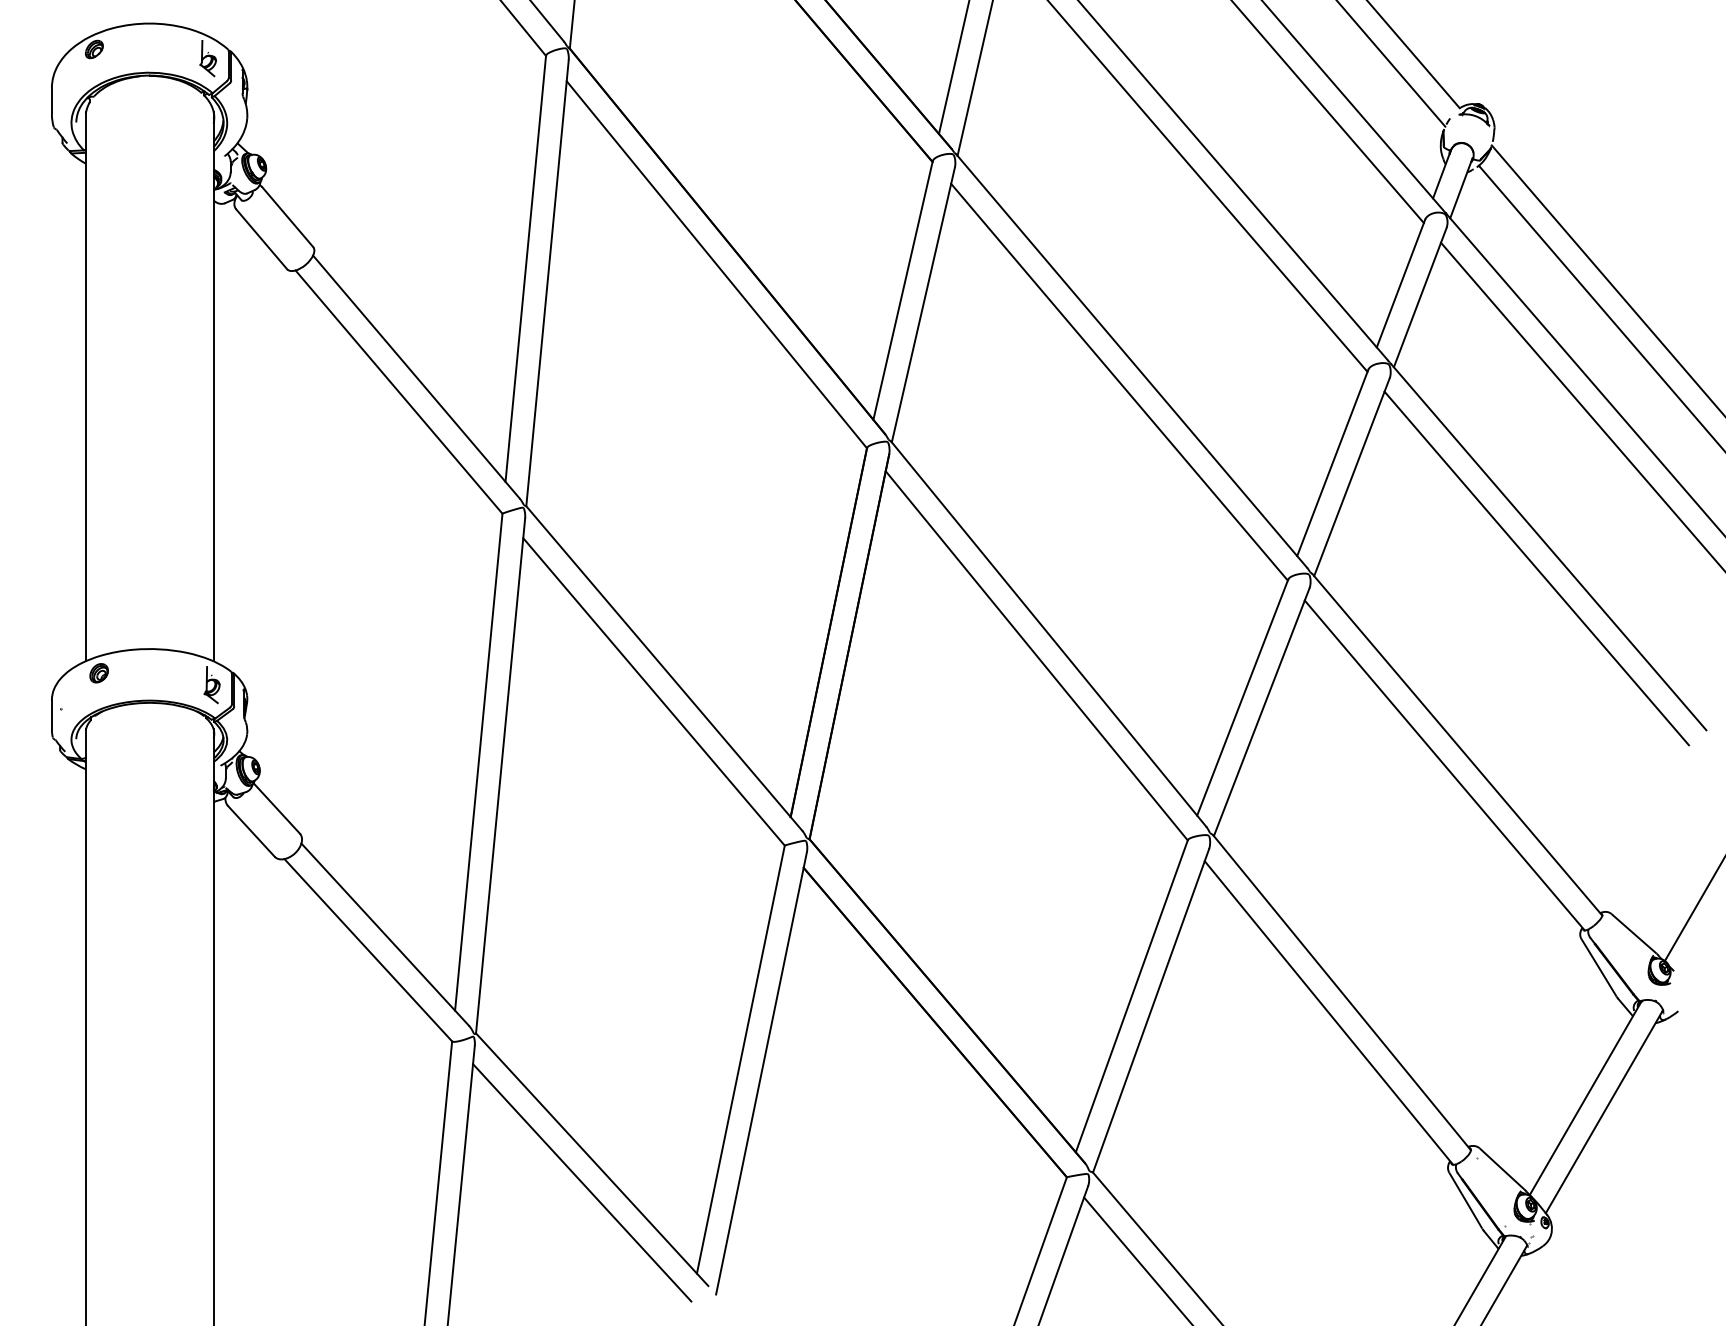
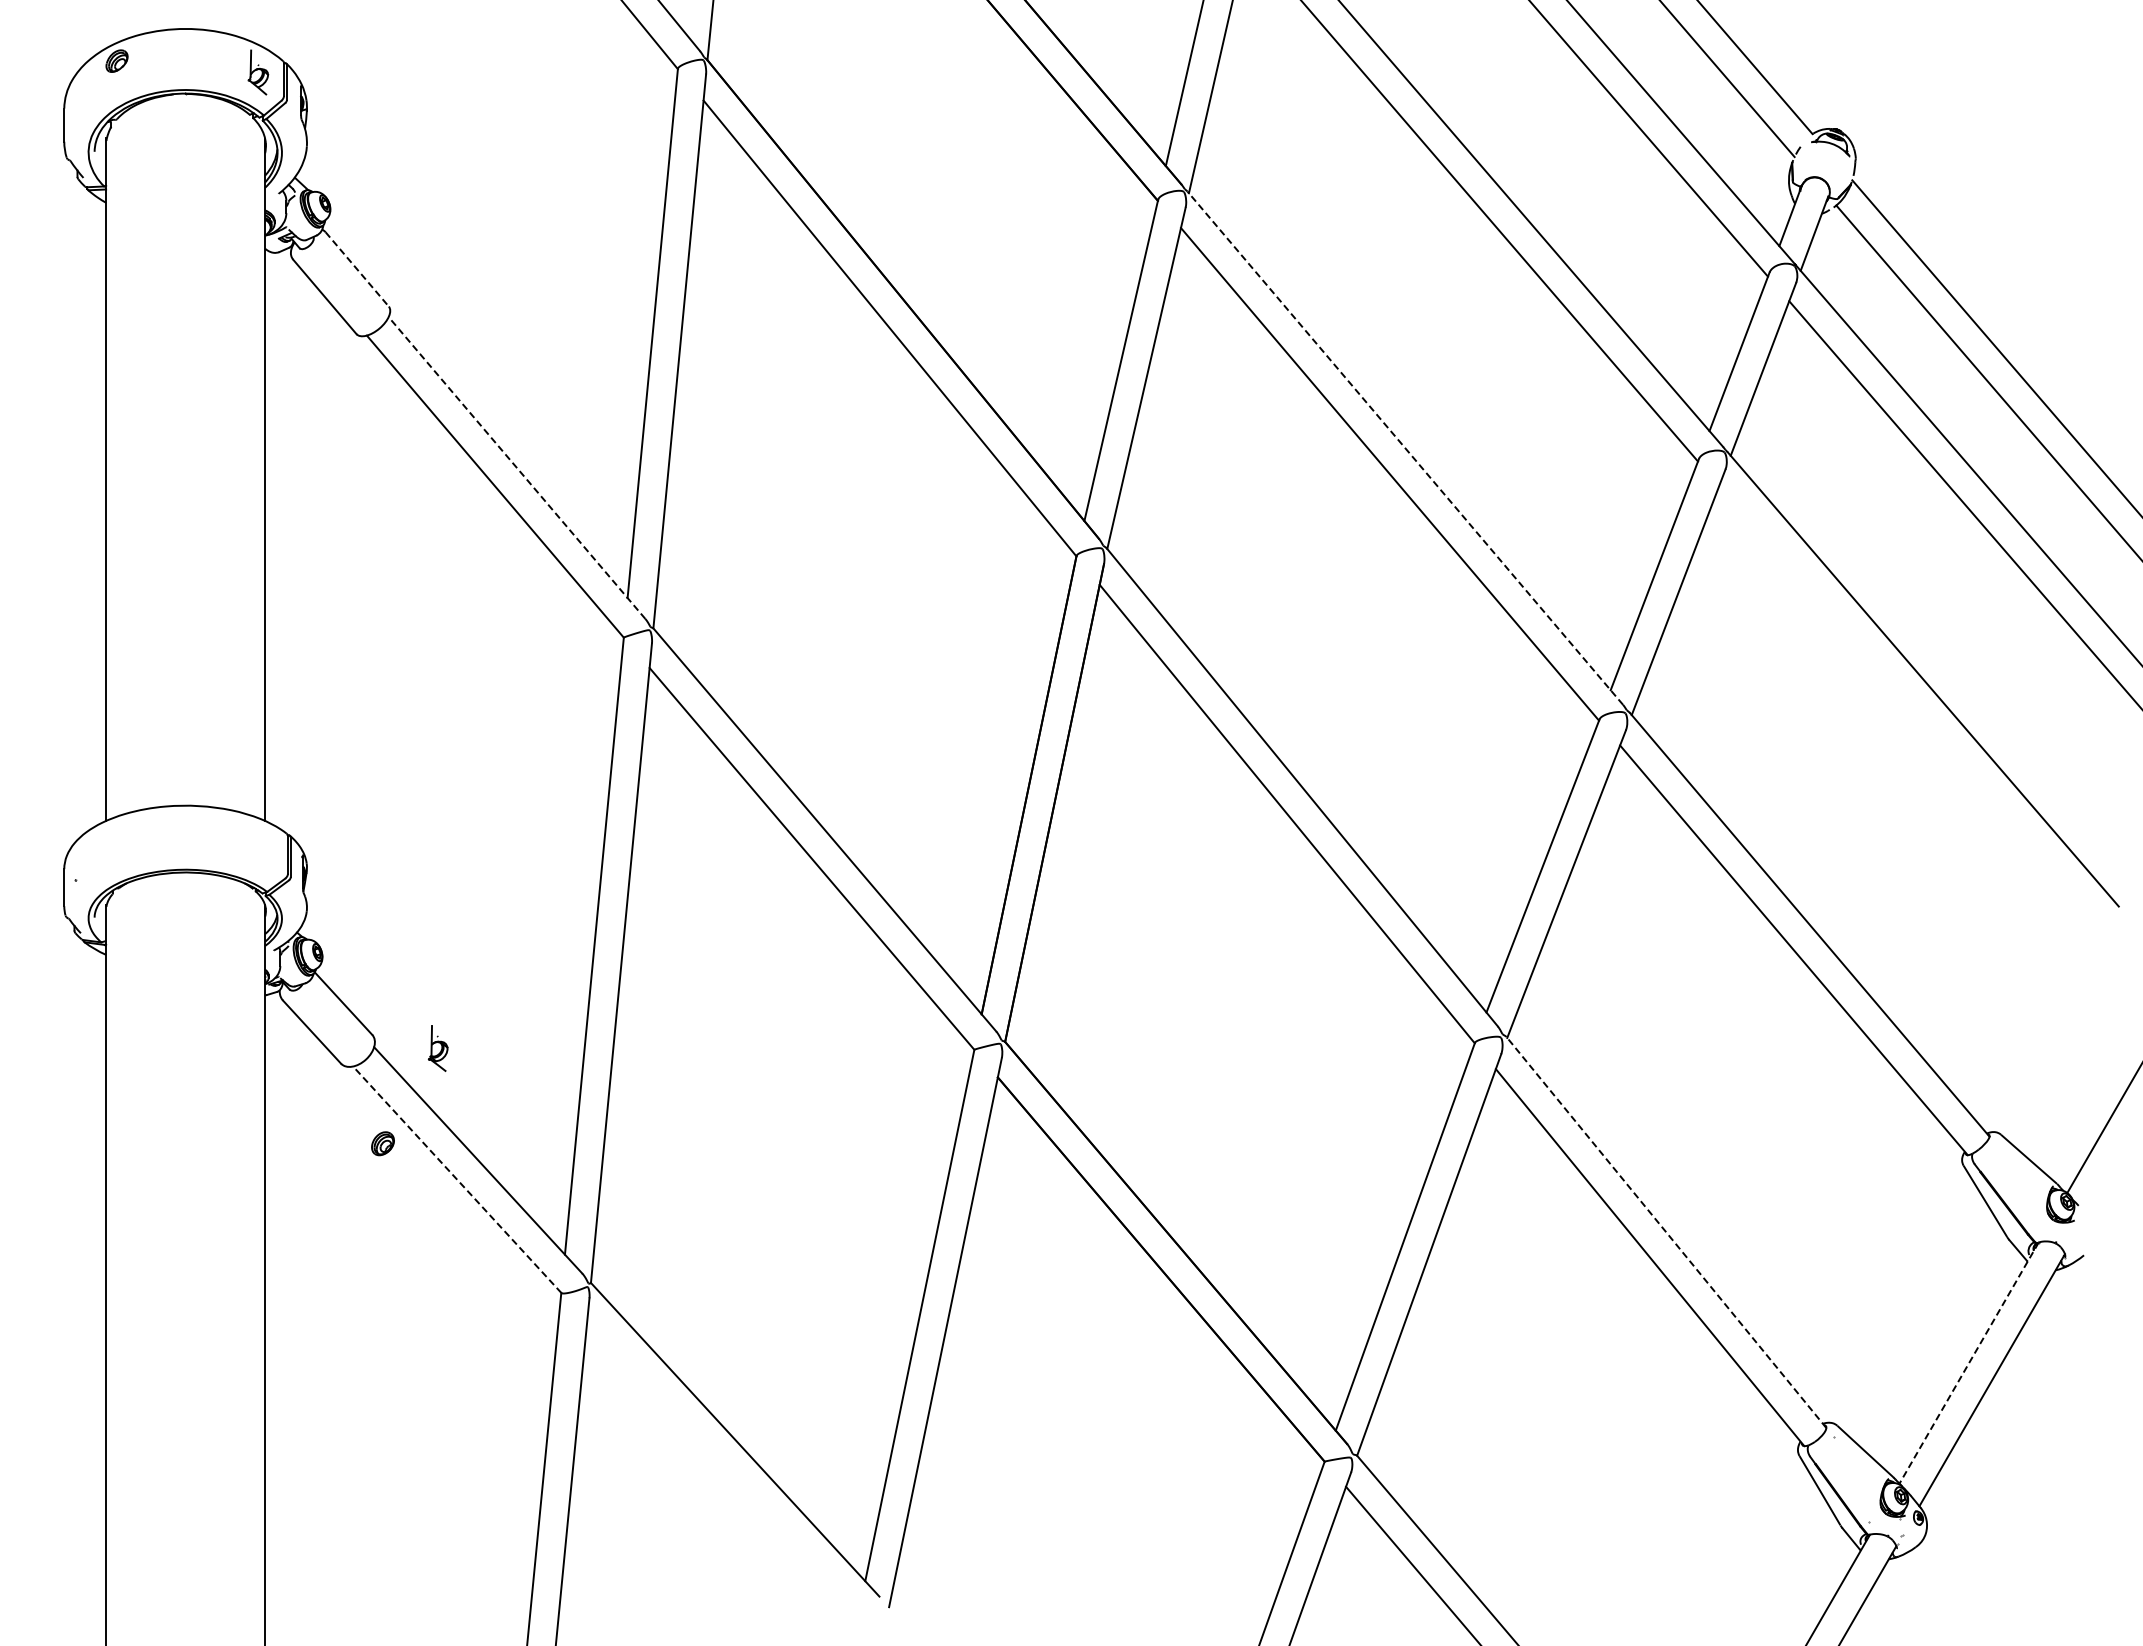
line: (288, 217) -> (357, 269), solid -> dashed
line: (1131, 361) -> (1405, 448), solid -> dashed
line: (416, 376) -> (516, 467), solid -> dashed
line: (1537, 568) -> (1908, 705), removed
part: (98, 673) -> (382, 1143), moved
part: (211, 685) -> (437, 1048), moved
line: (368, 950) -> (457, 1179), solid -> dashed
line: (1342, 992) -> (1666, 1232), solid -> dashed
line: (1585, 1098) -> (1968, 1363), solid -> dashed
line: (581, 1182) -> (722, 1468), removed

